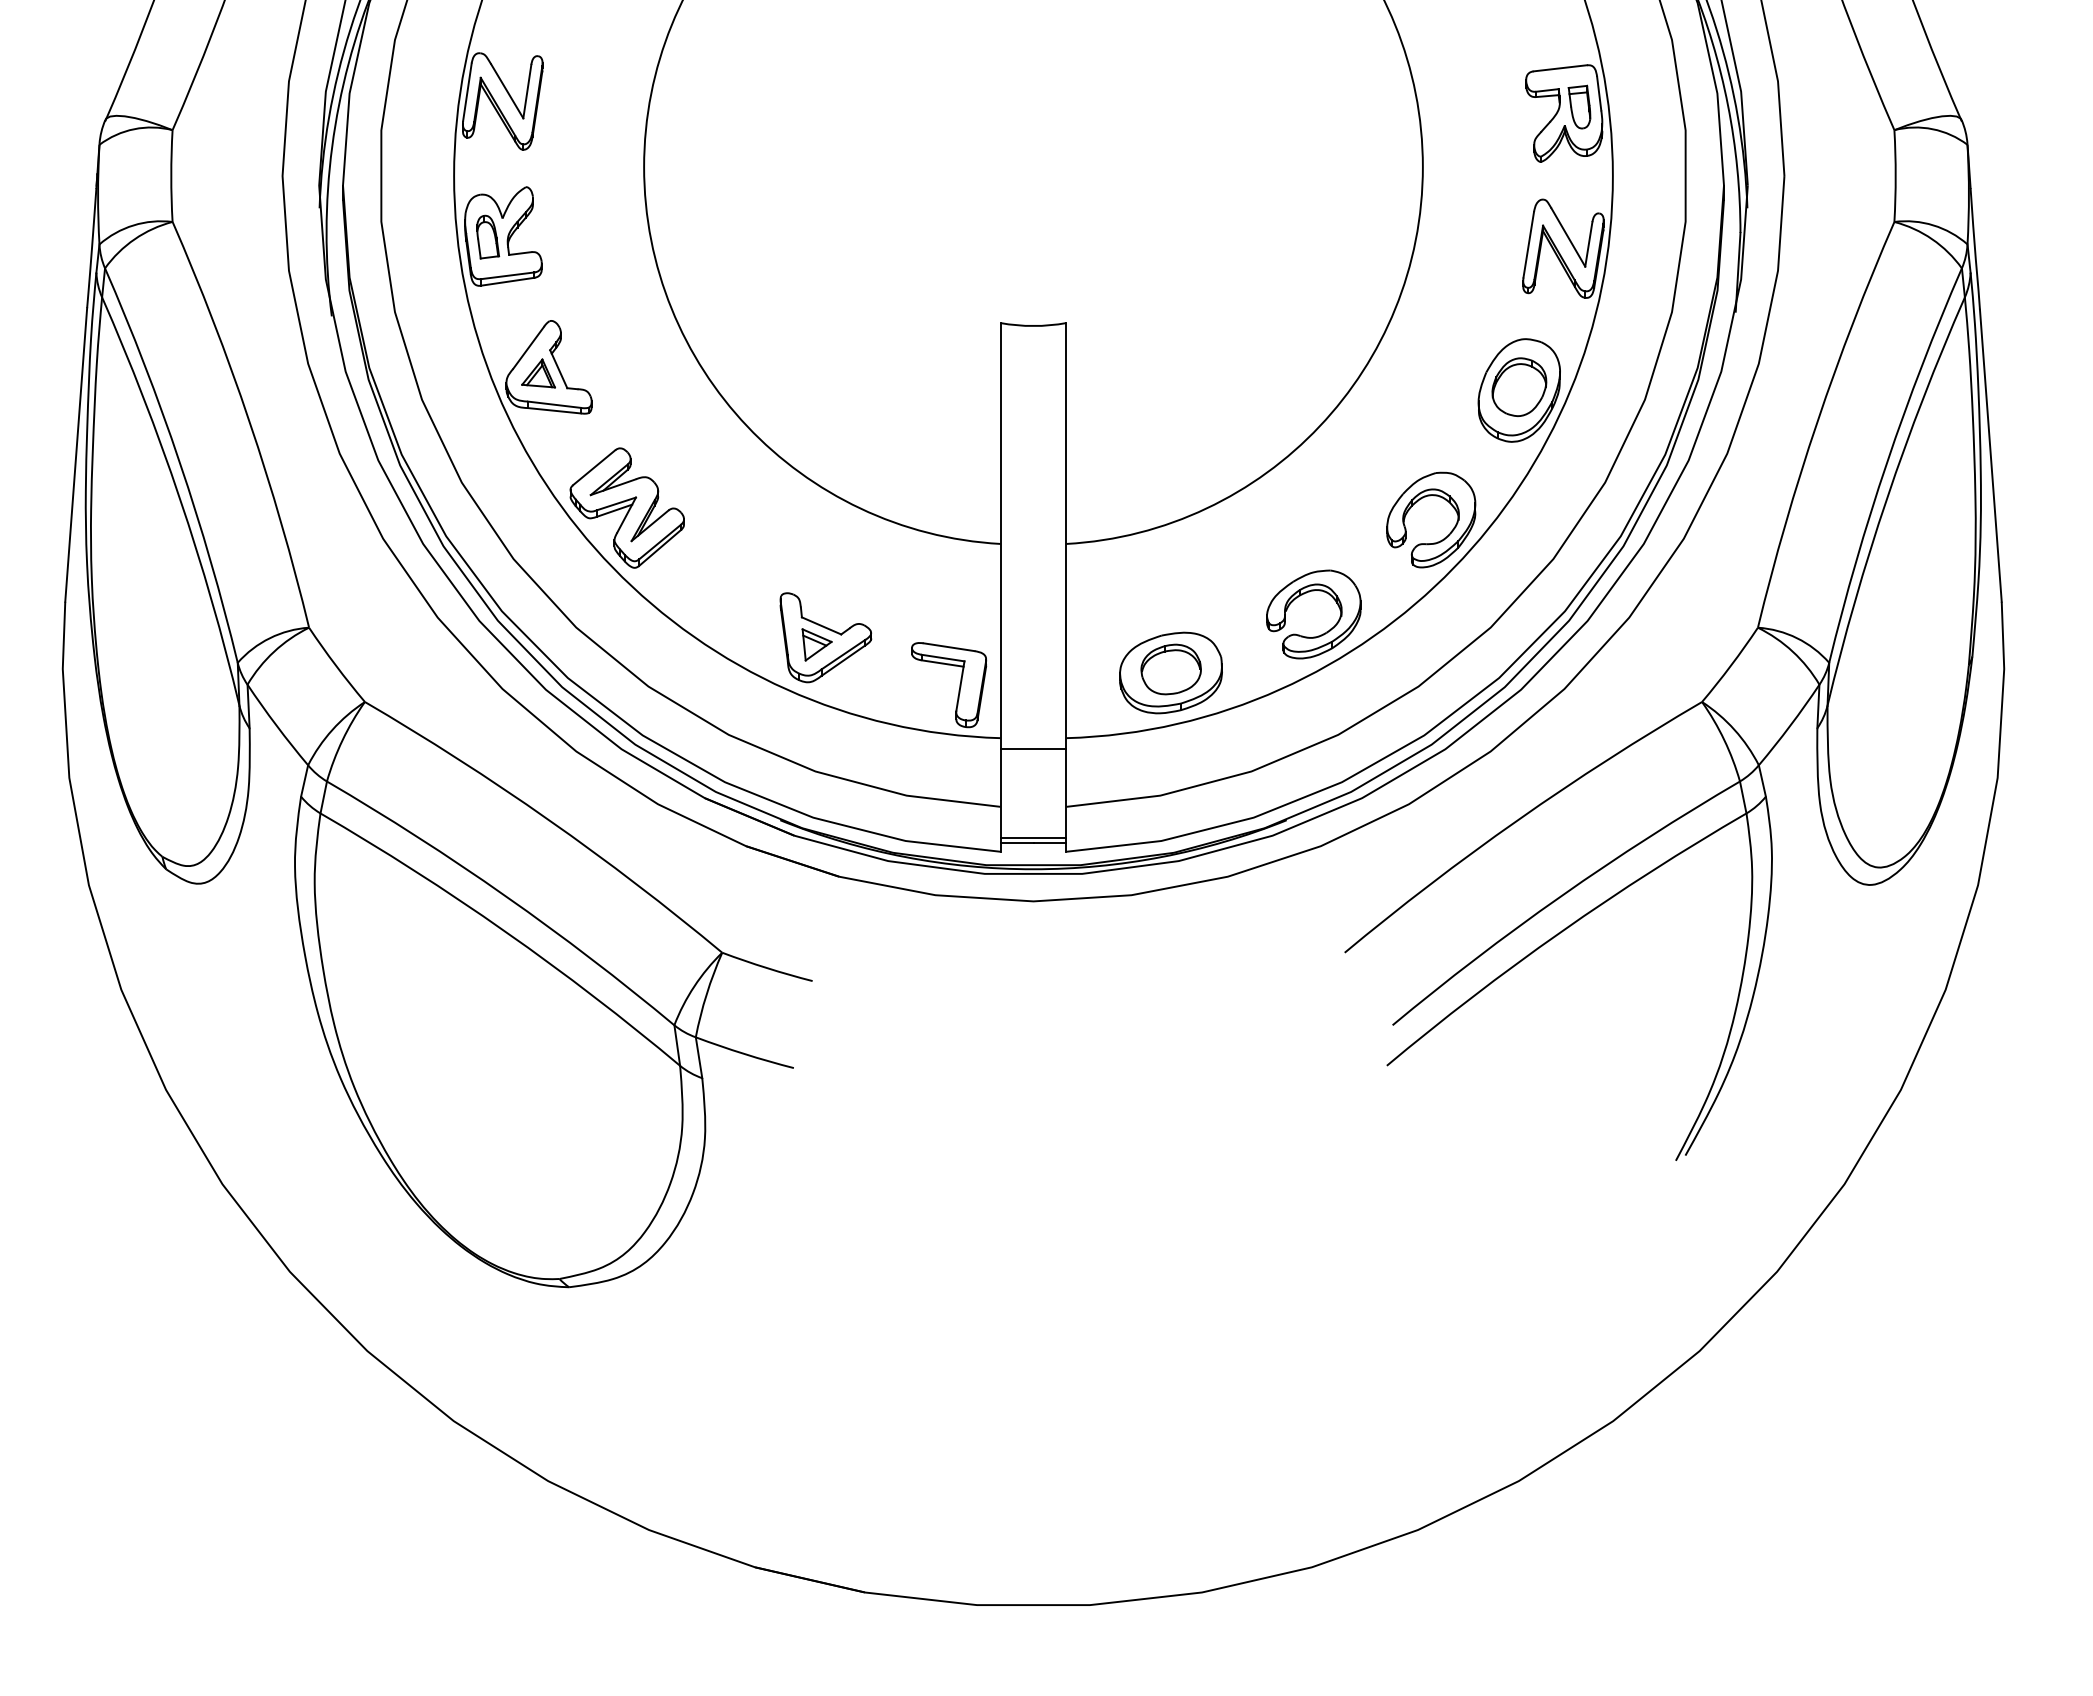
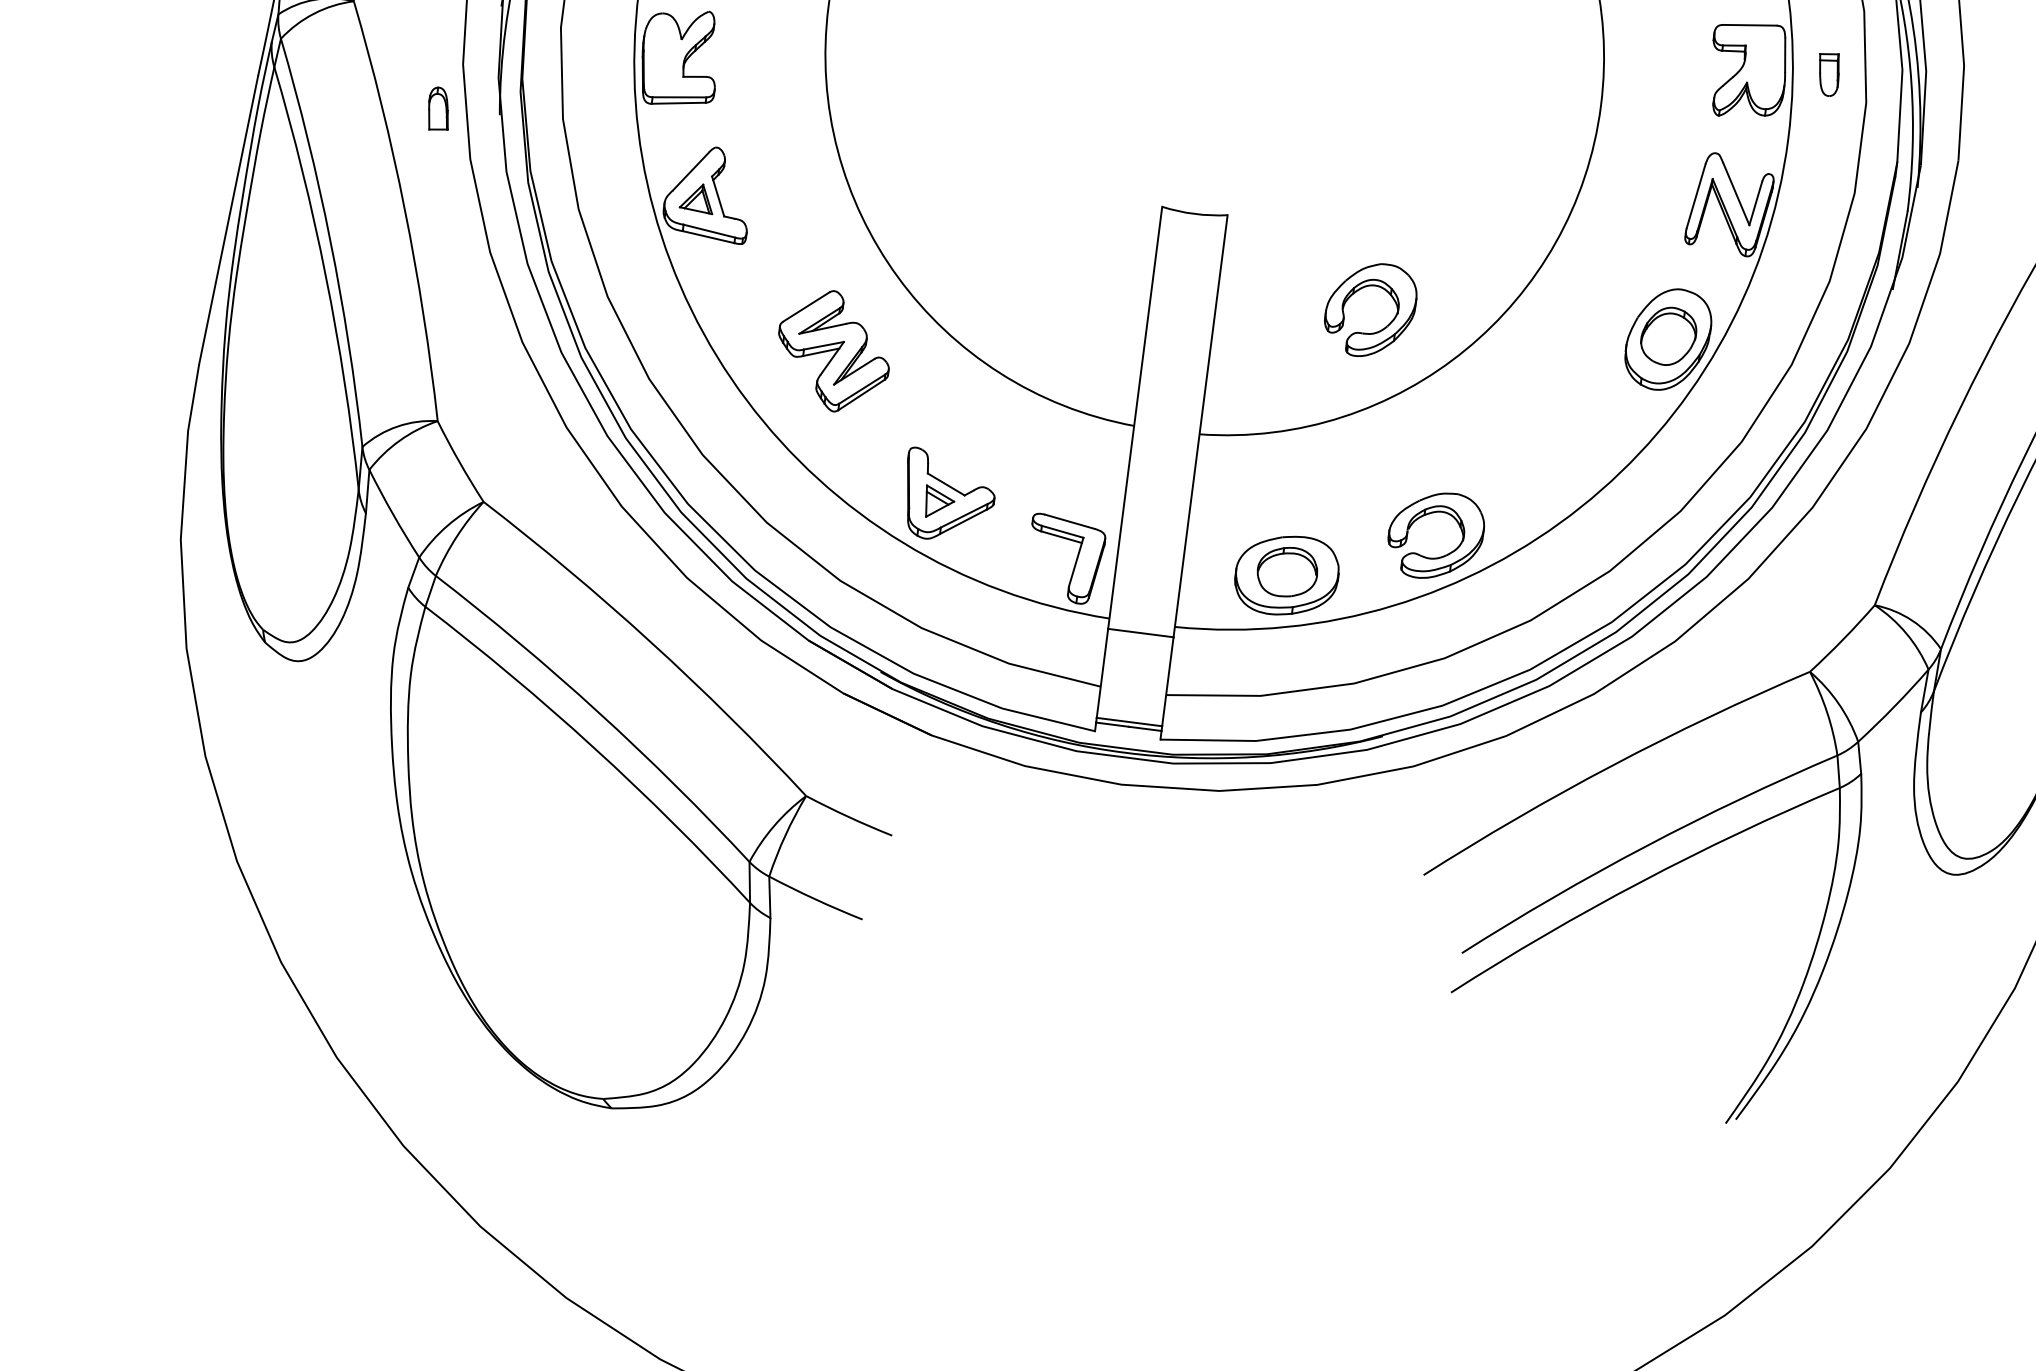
part: (1579, 106) -> (1828, 73), moved
part: (488, 236) -> (439, 108), moved
part: (1417, 502) -> (1359, 290), moved
part: (626, 507) -> (833, 350), moved

